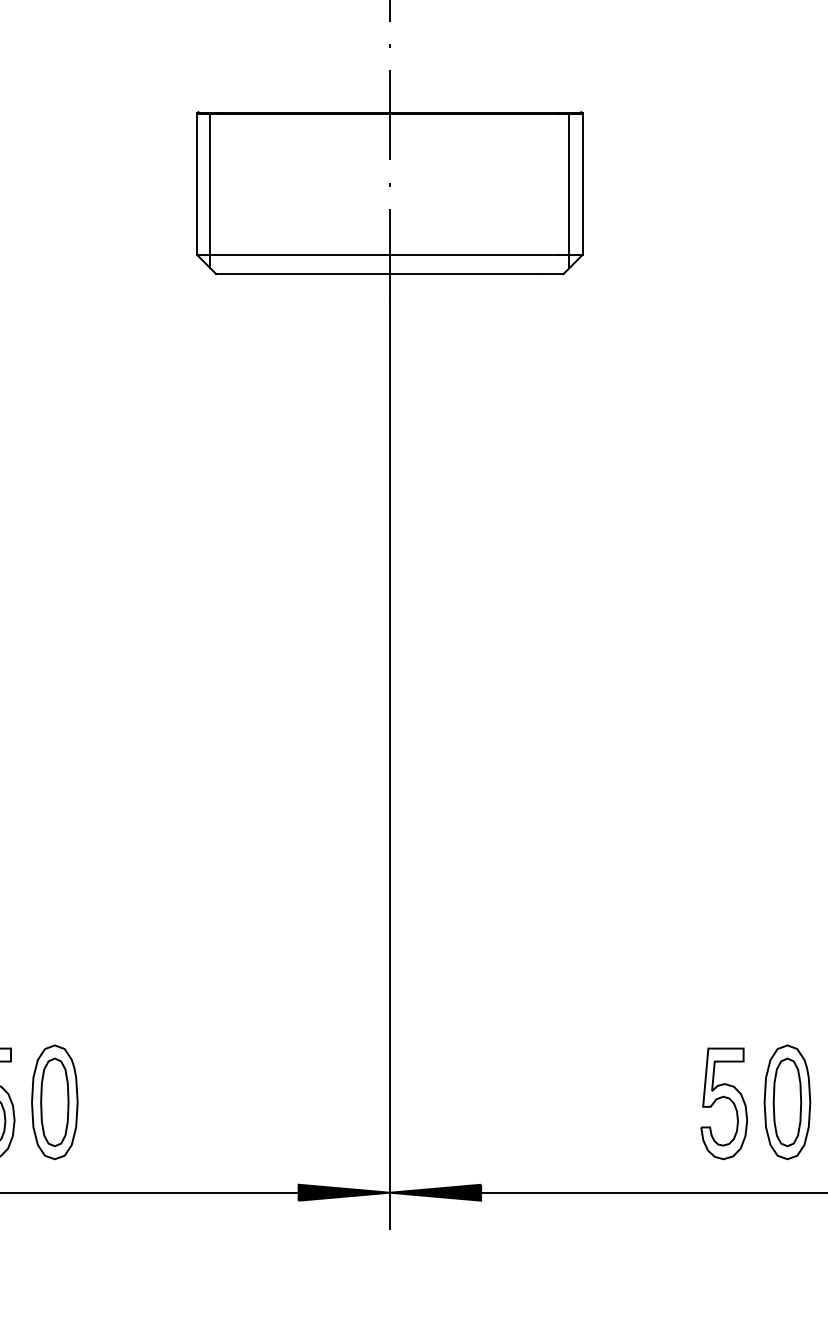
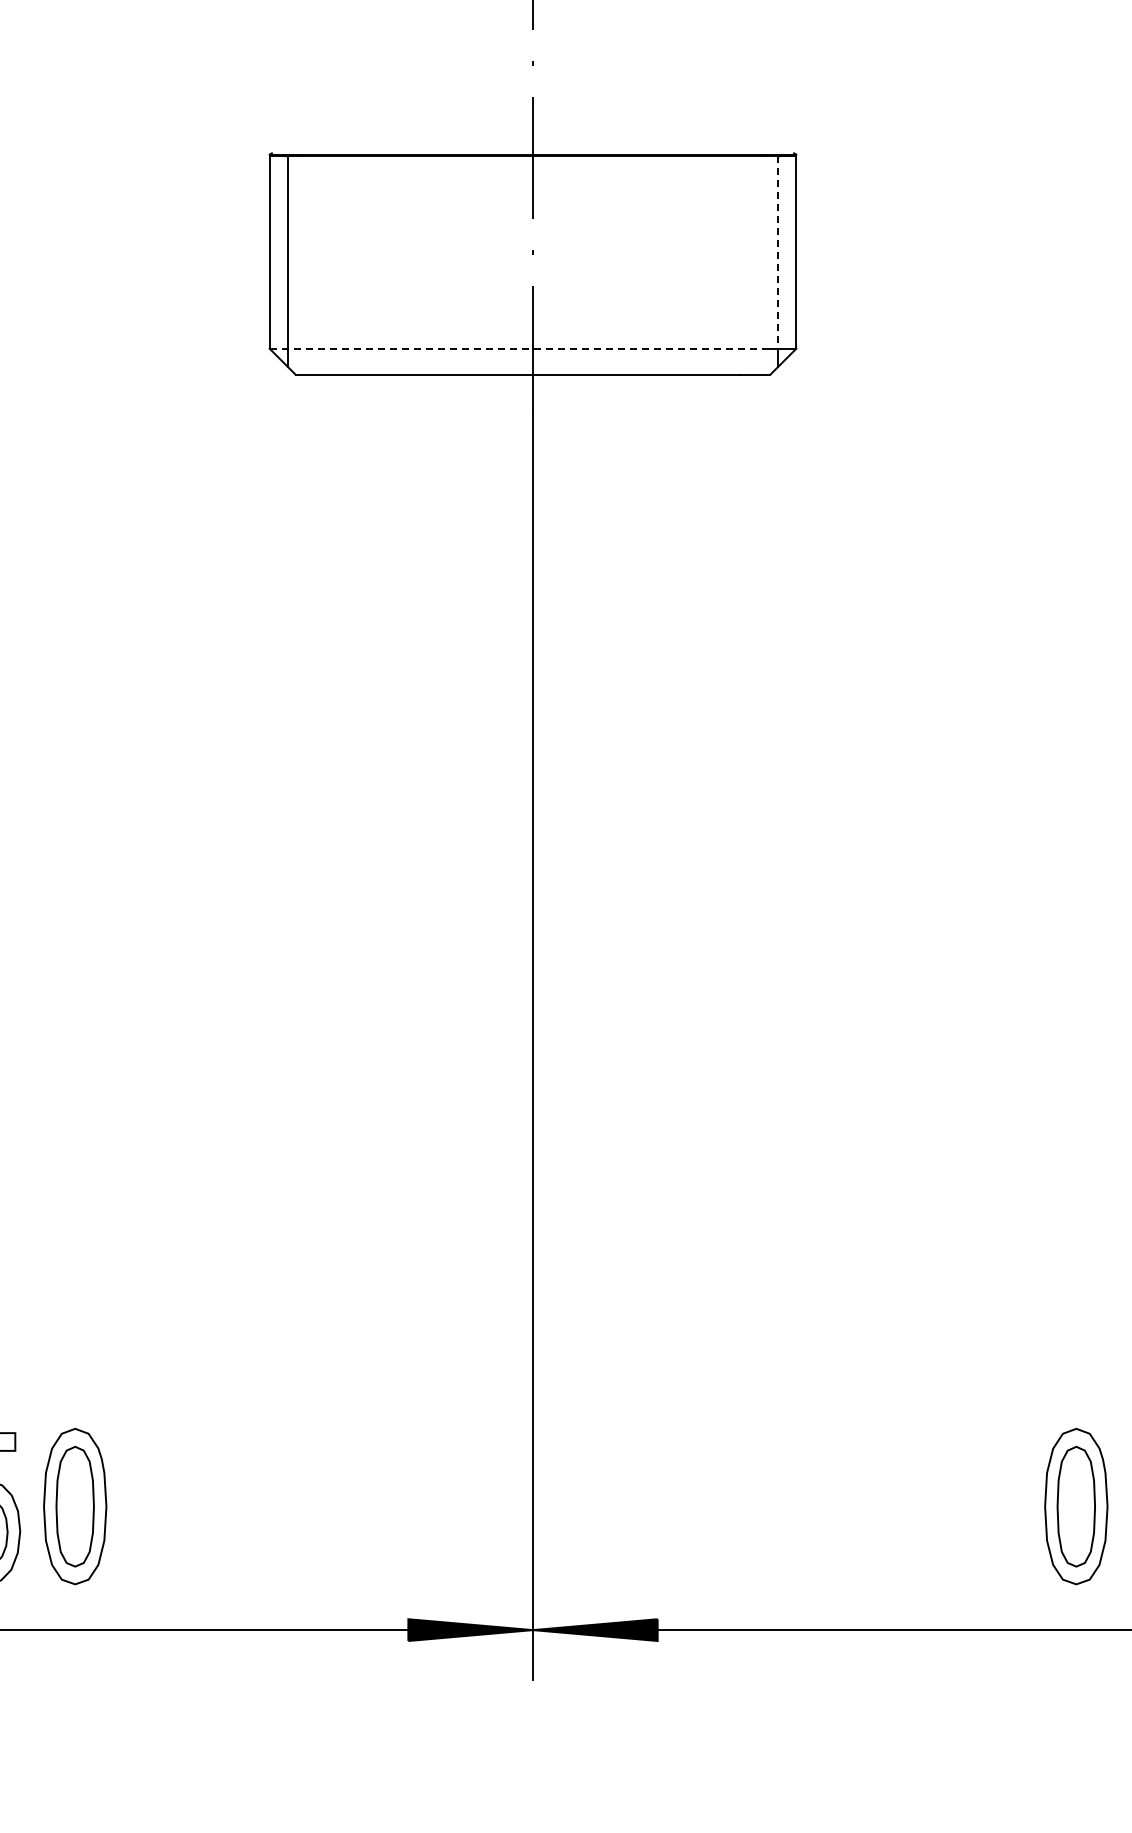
line: (569, 185) -> (778, 253), solid -> dashed
line: (378, 254) -> (517, 348), solid -> dashed
part: (723, 1097) -> (989, 1500), removed

